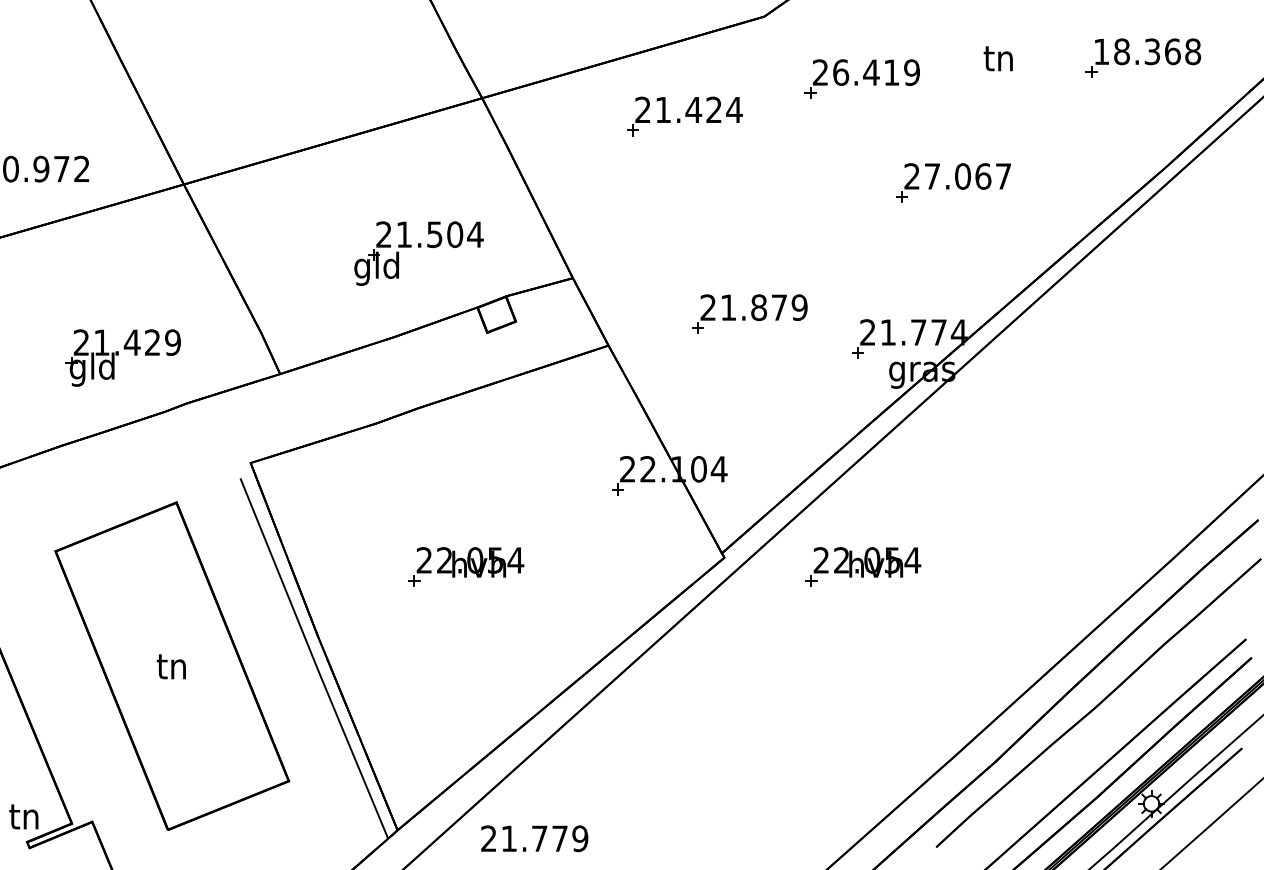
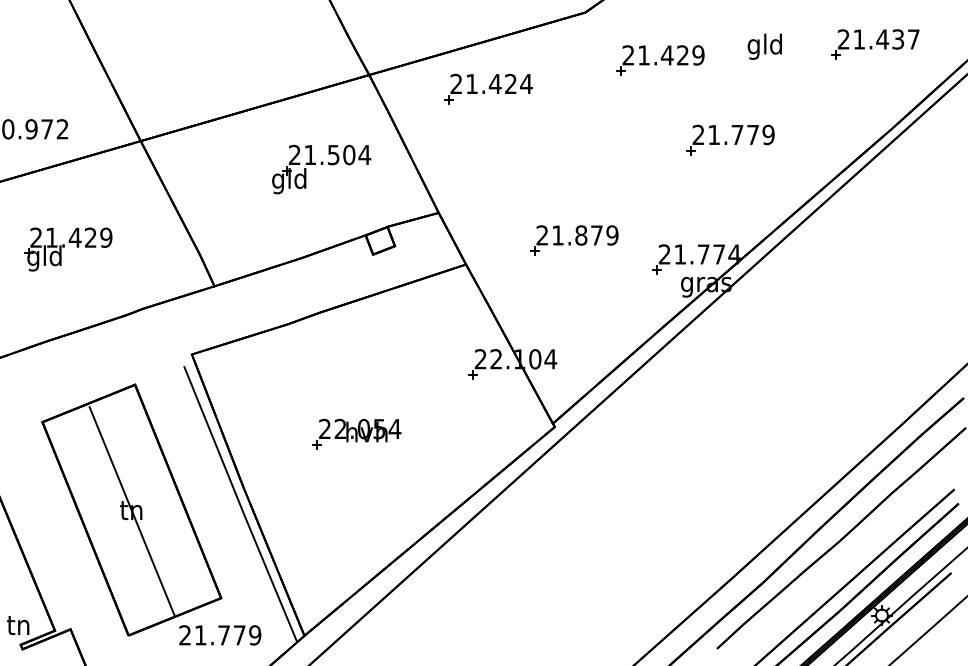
text: (1147, 51) -> (878, 39), 18.368 -> 21.437
text: (998, 61) -> (764, 46), tn -> gld
text: (865, 72) -> (662, 55), 26.419 -> 21.429
part: (684, 116) -> (488, 89), moved
text: (968, 176) -> (741, 134), 27.067 -> 21.779
part: (418, 253) -> (321, 169), moved
part: (122, 357) -> (67, 249), moved
part: (863, 566) -> (661, 433), removed
line: (172, 666) -> (132, 510), added
text: (534, 838) -> (220, 635), moved

